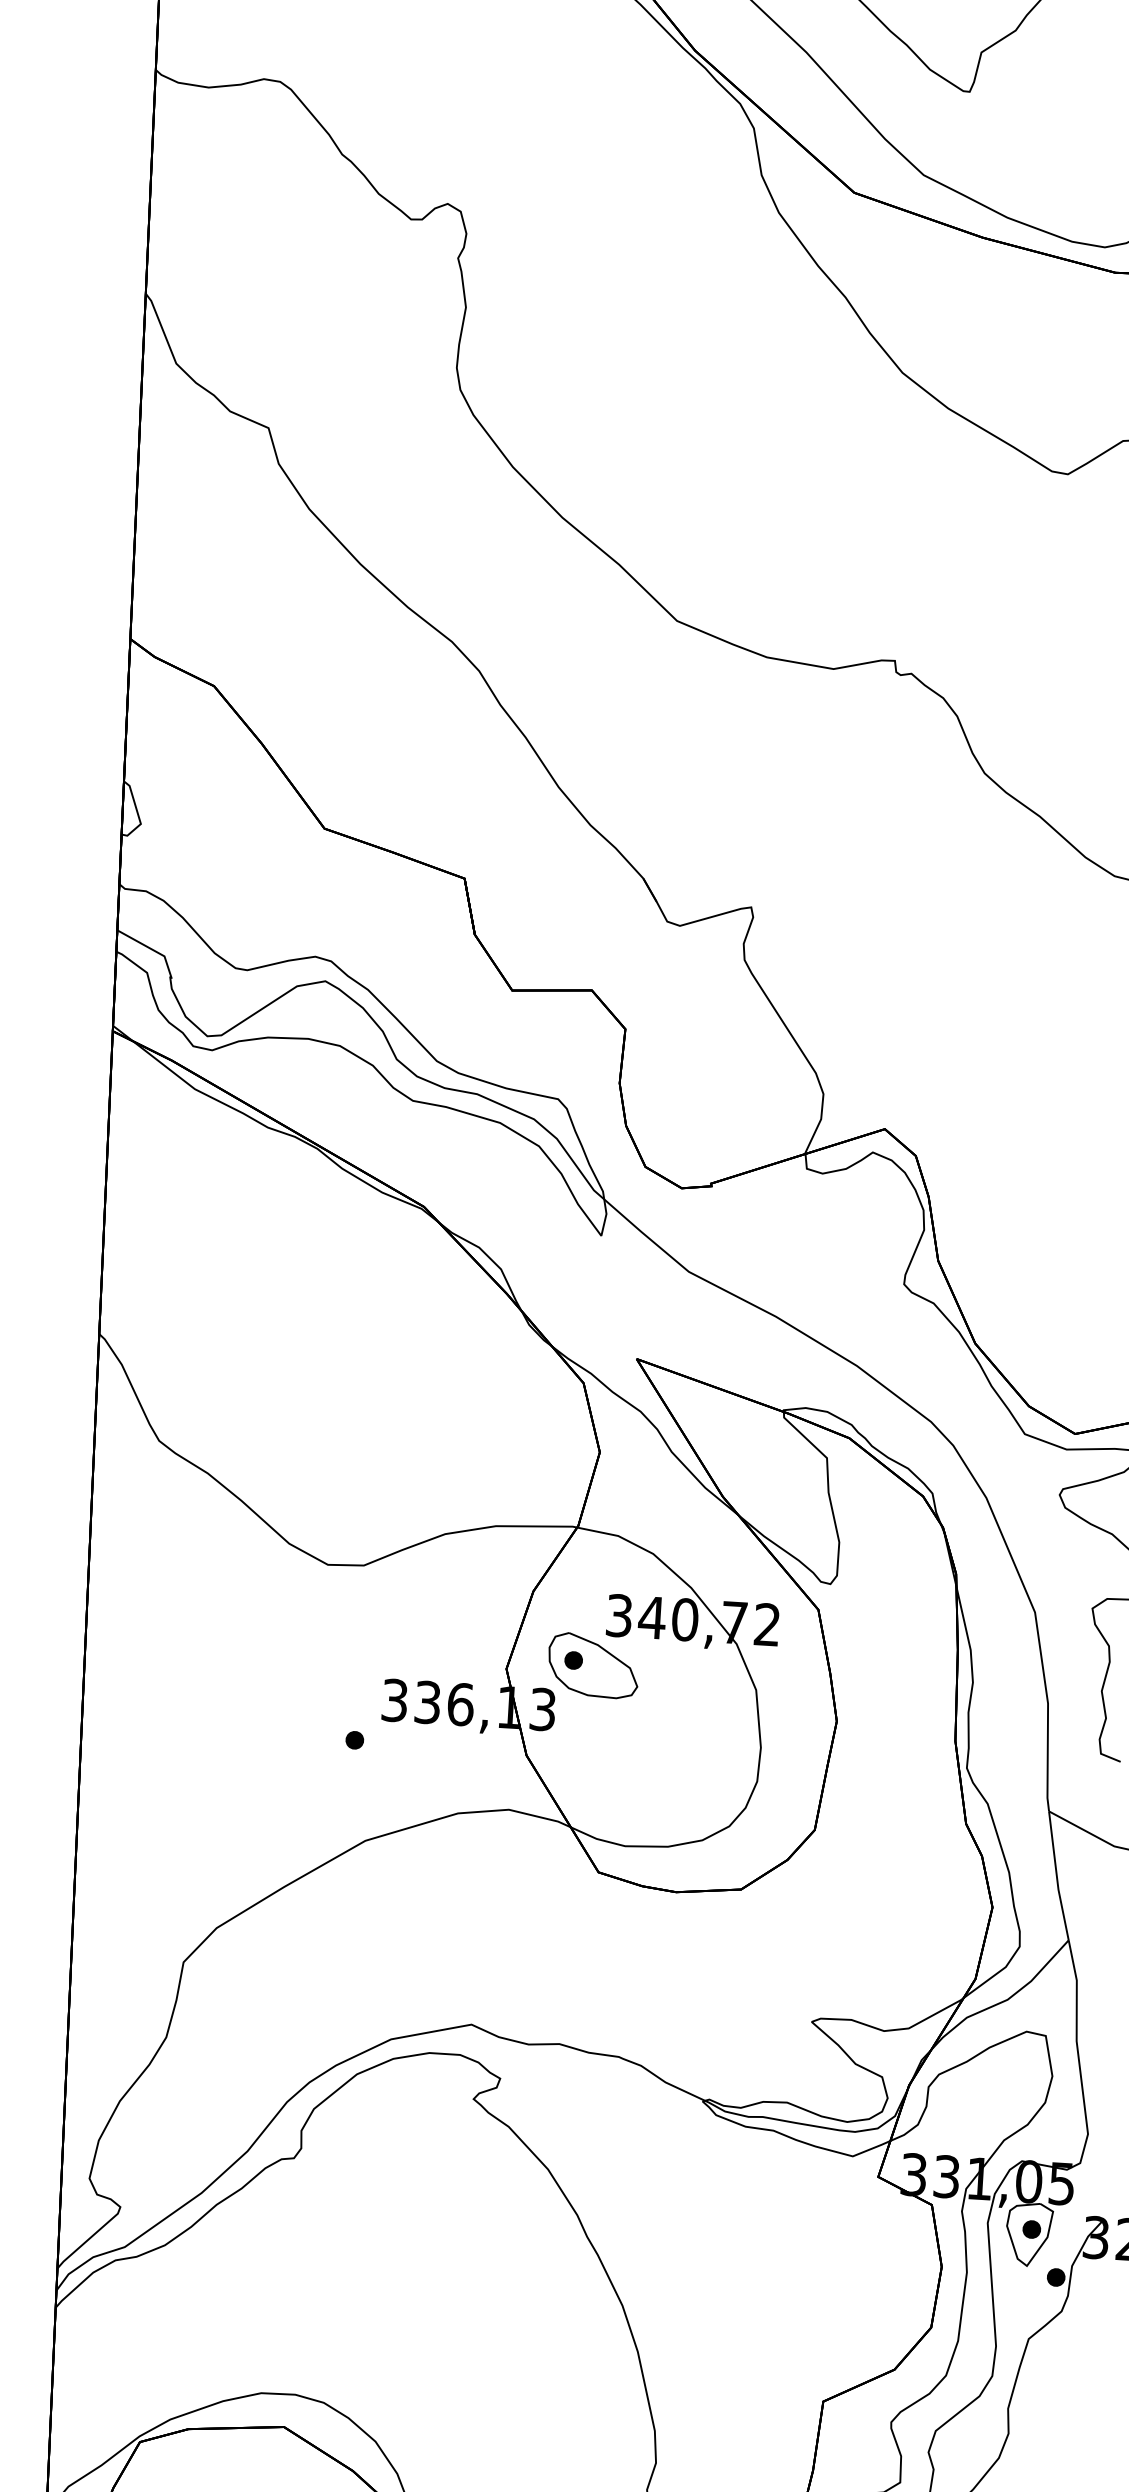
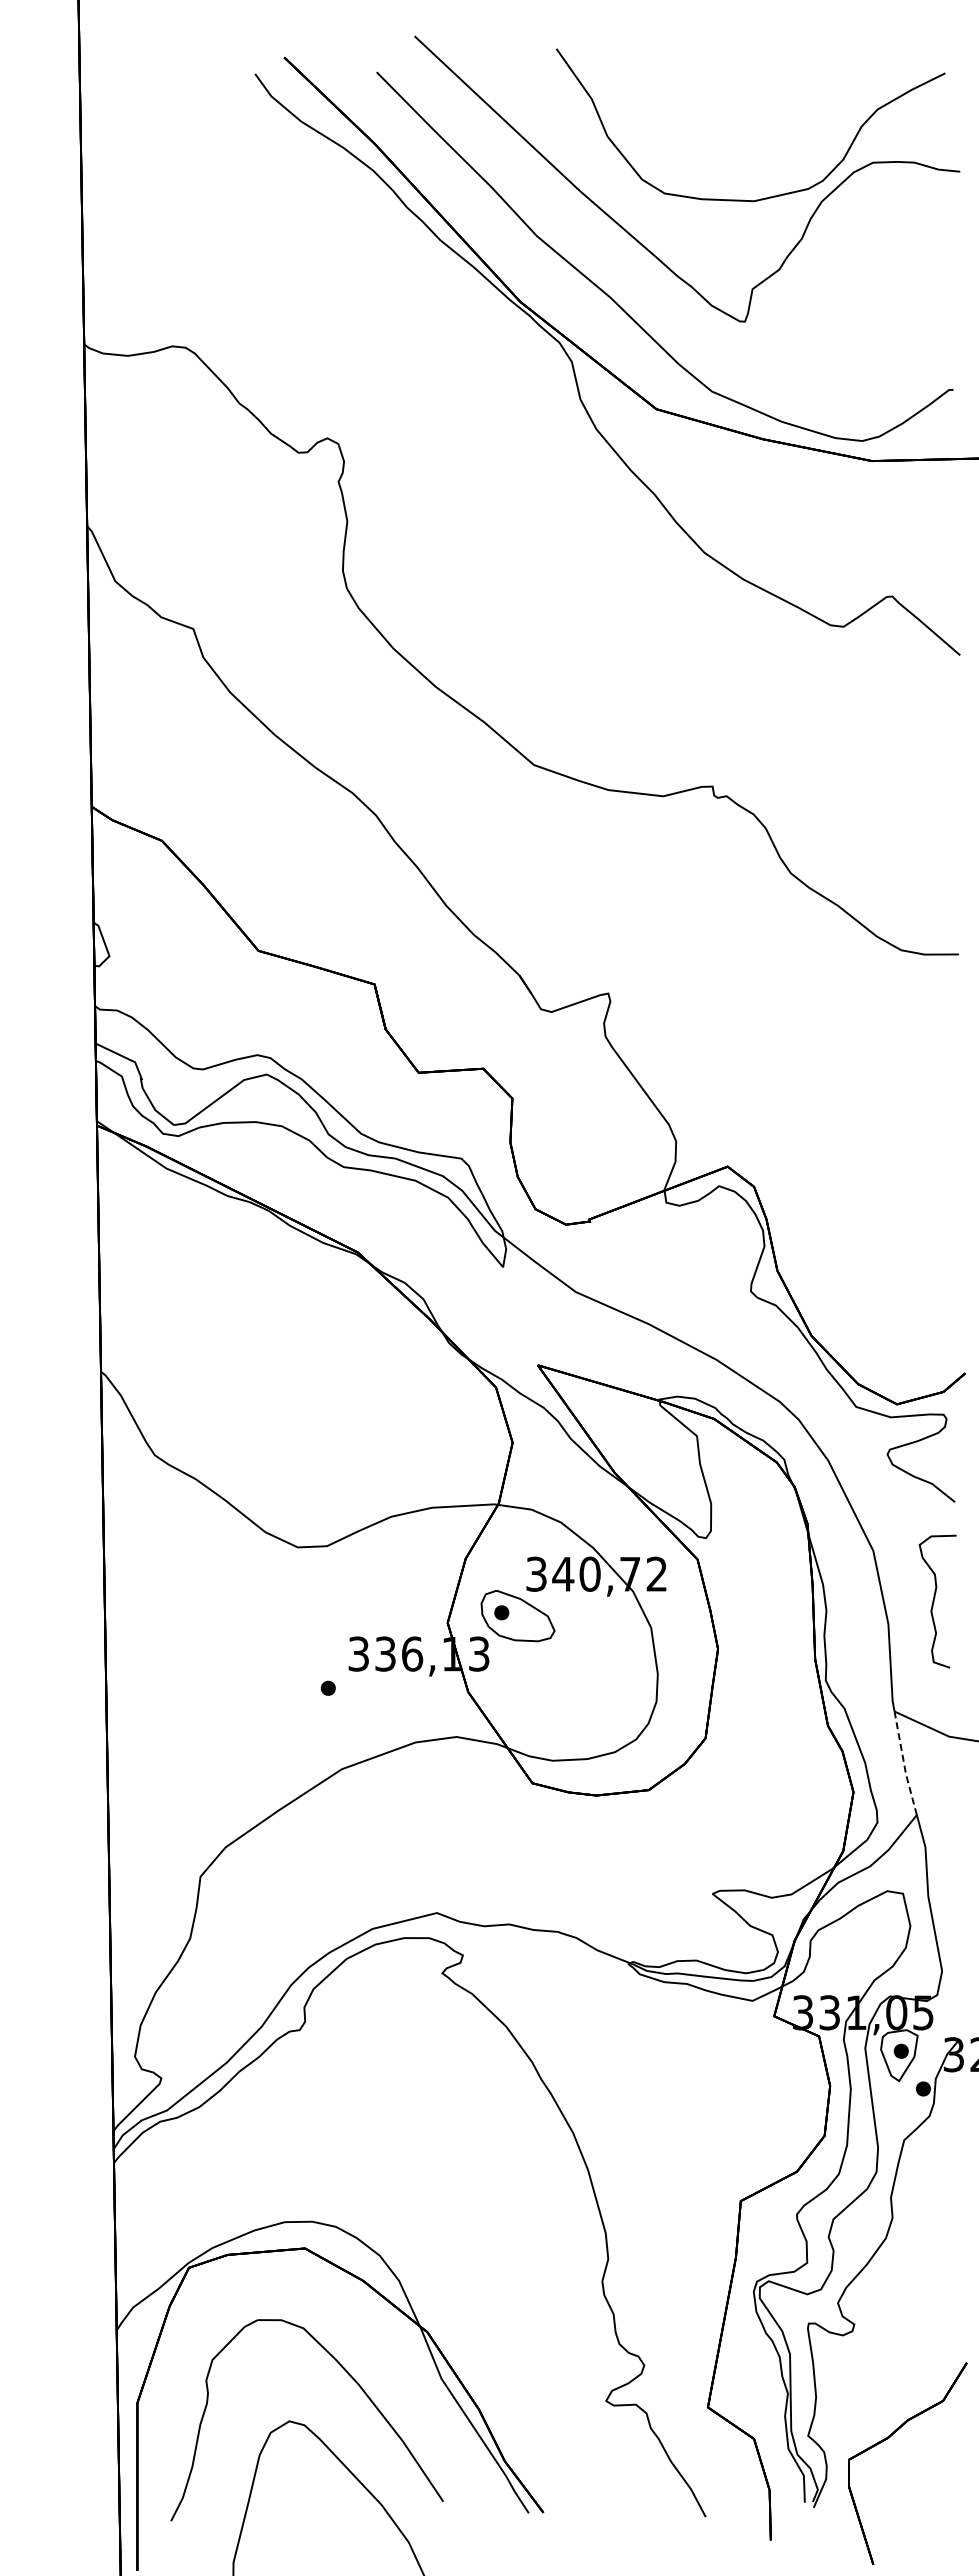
line: (1057, 1876) -> (904, 1763), solid -> dashed

